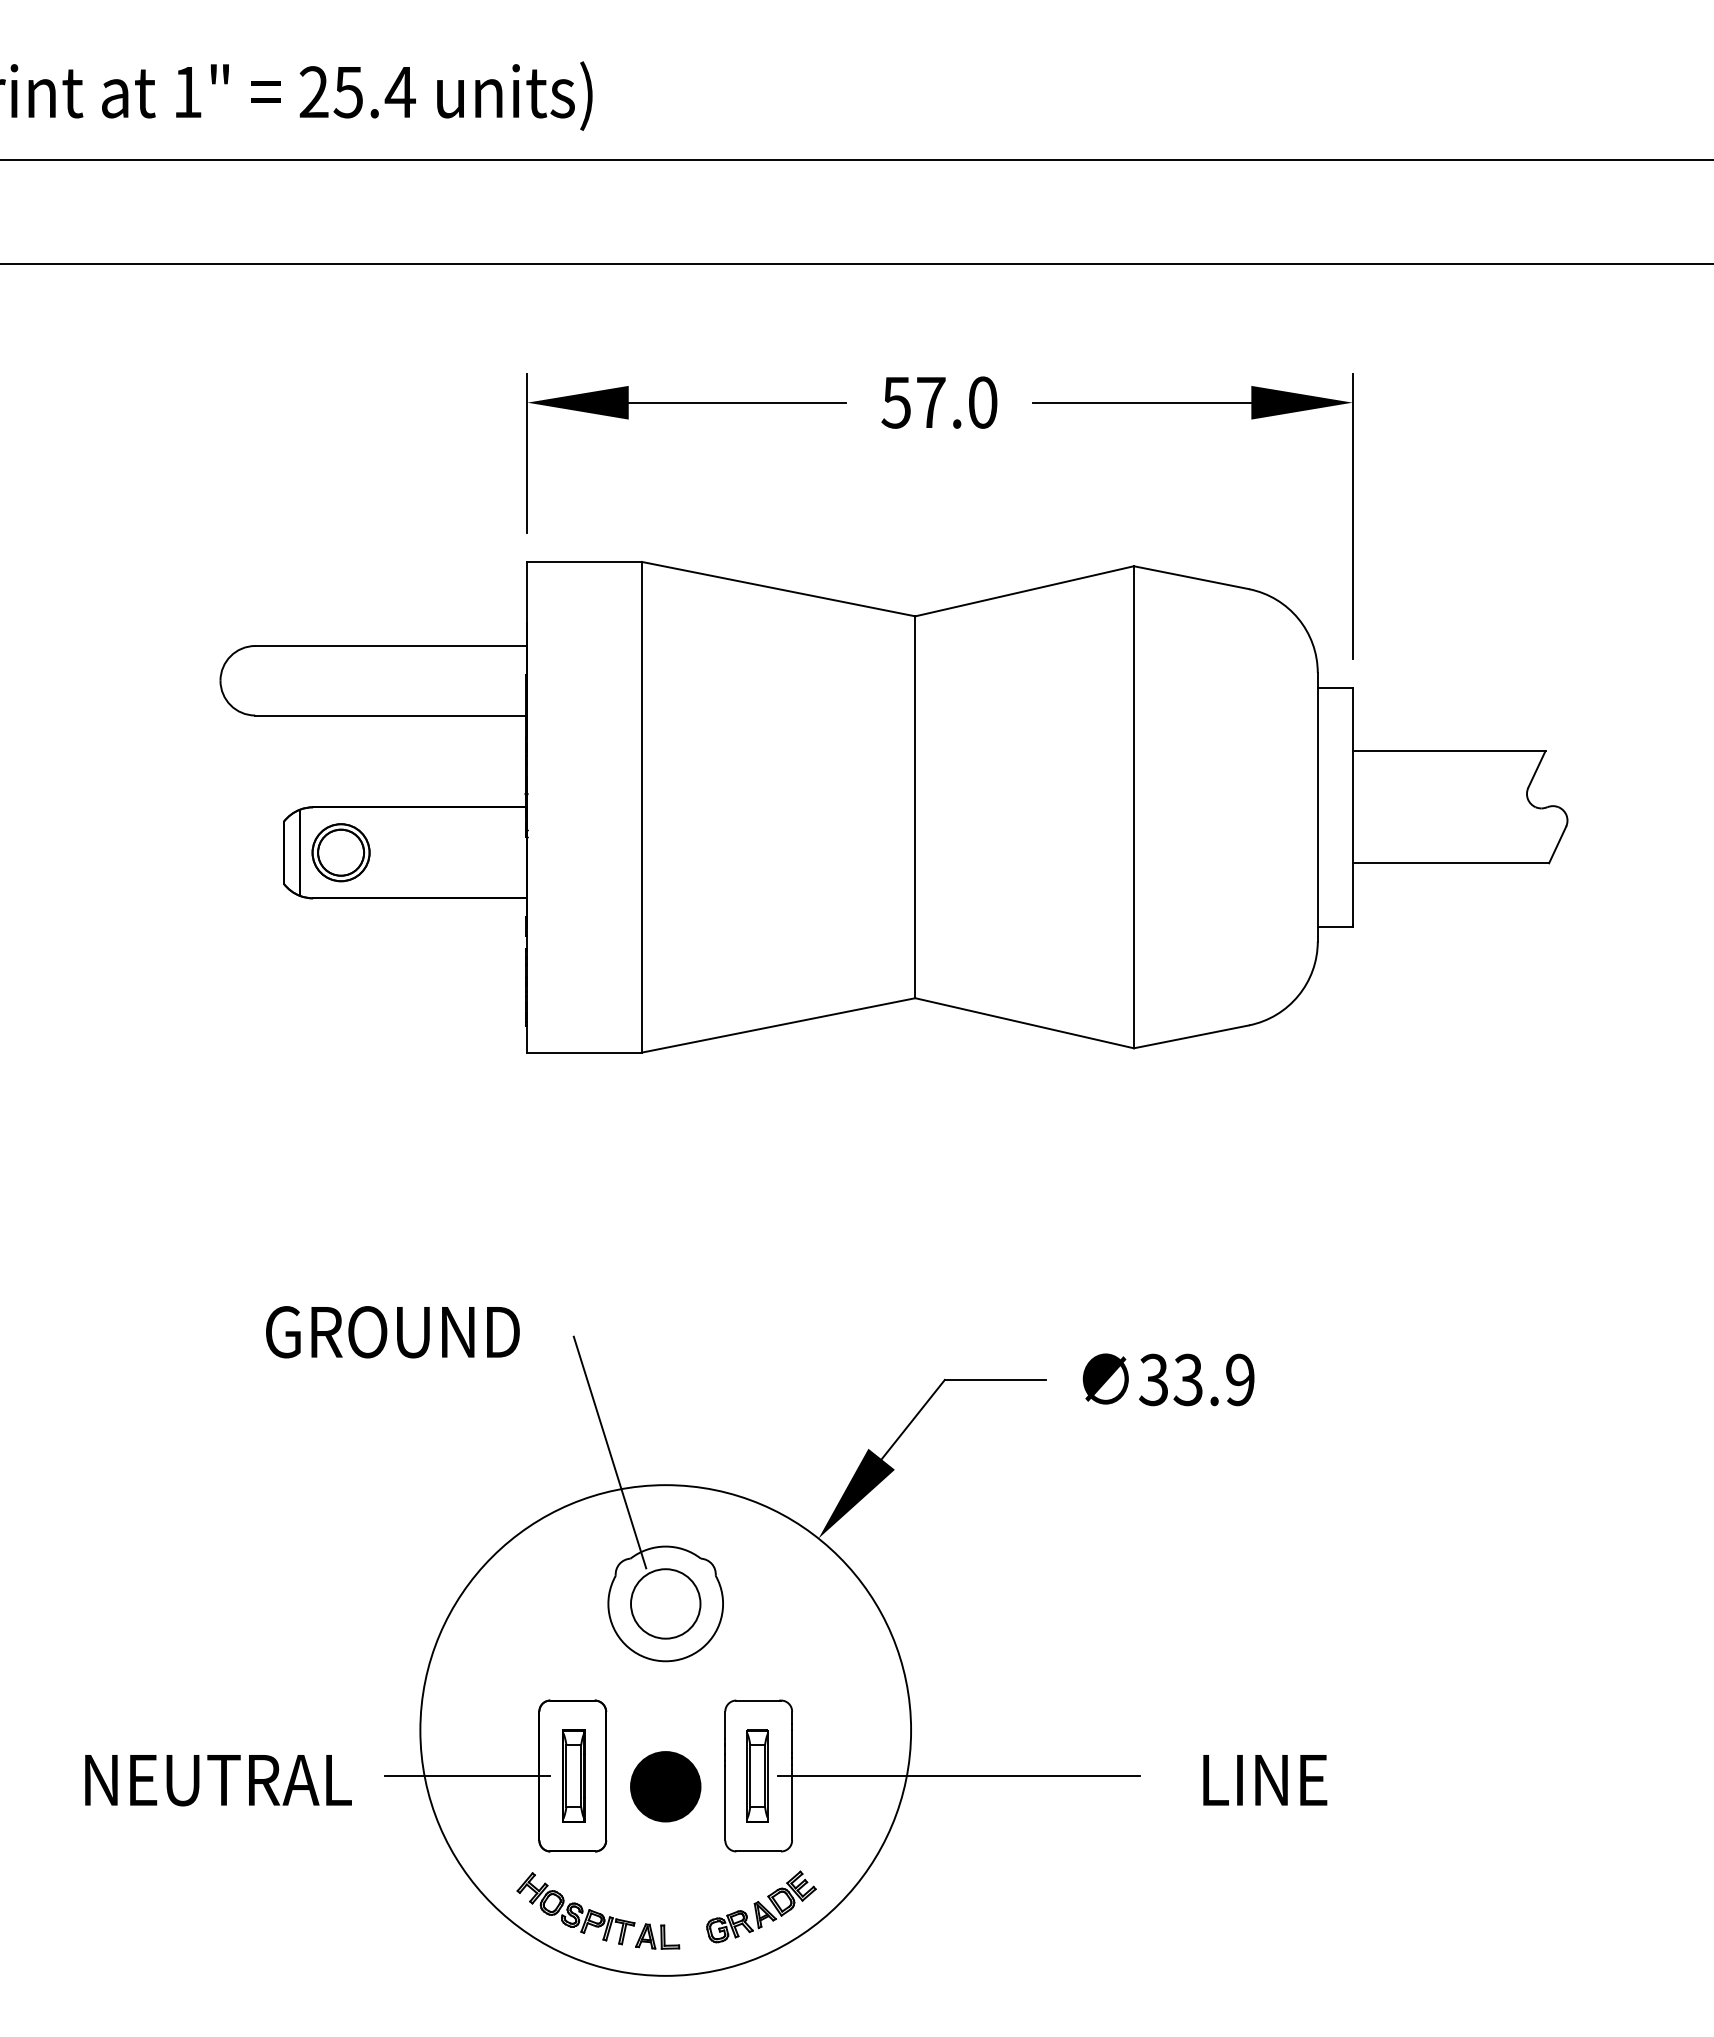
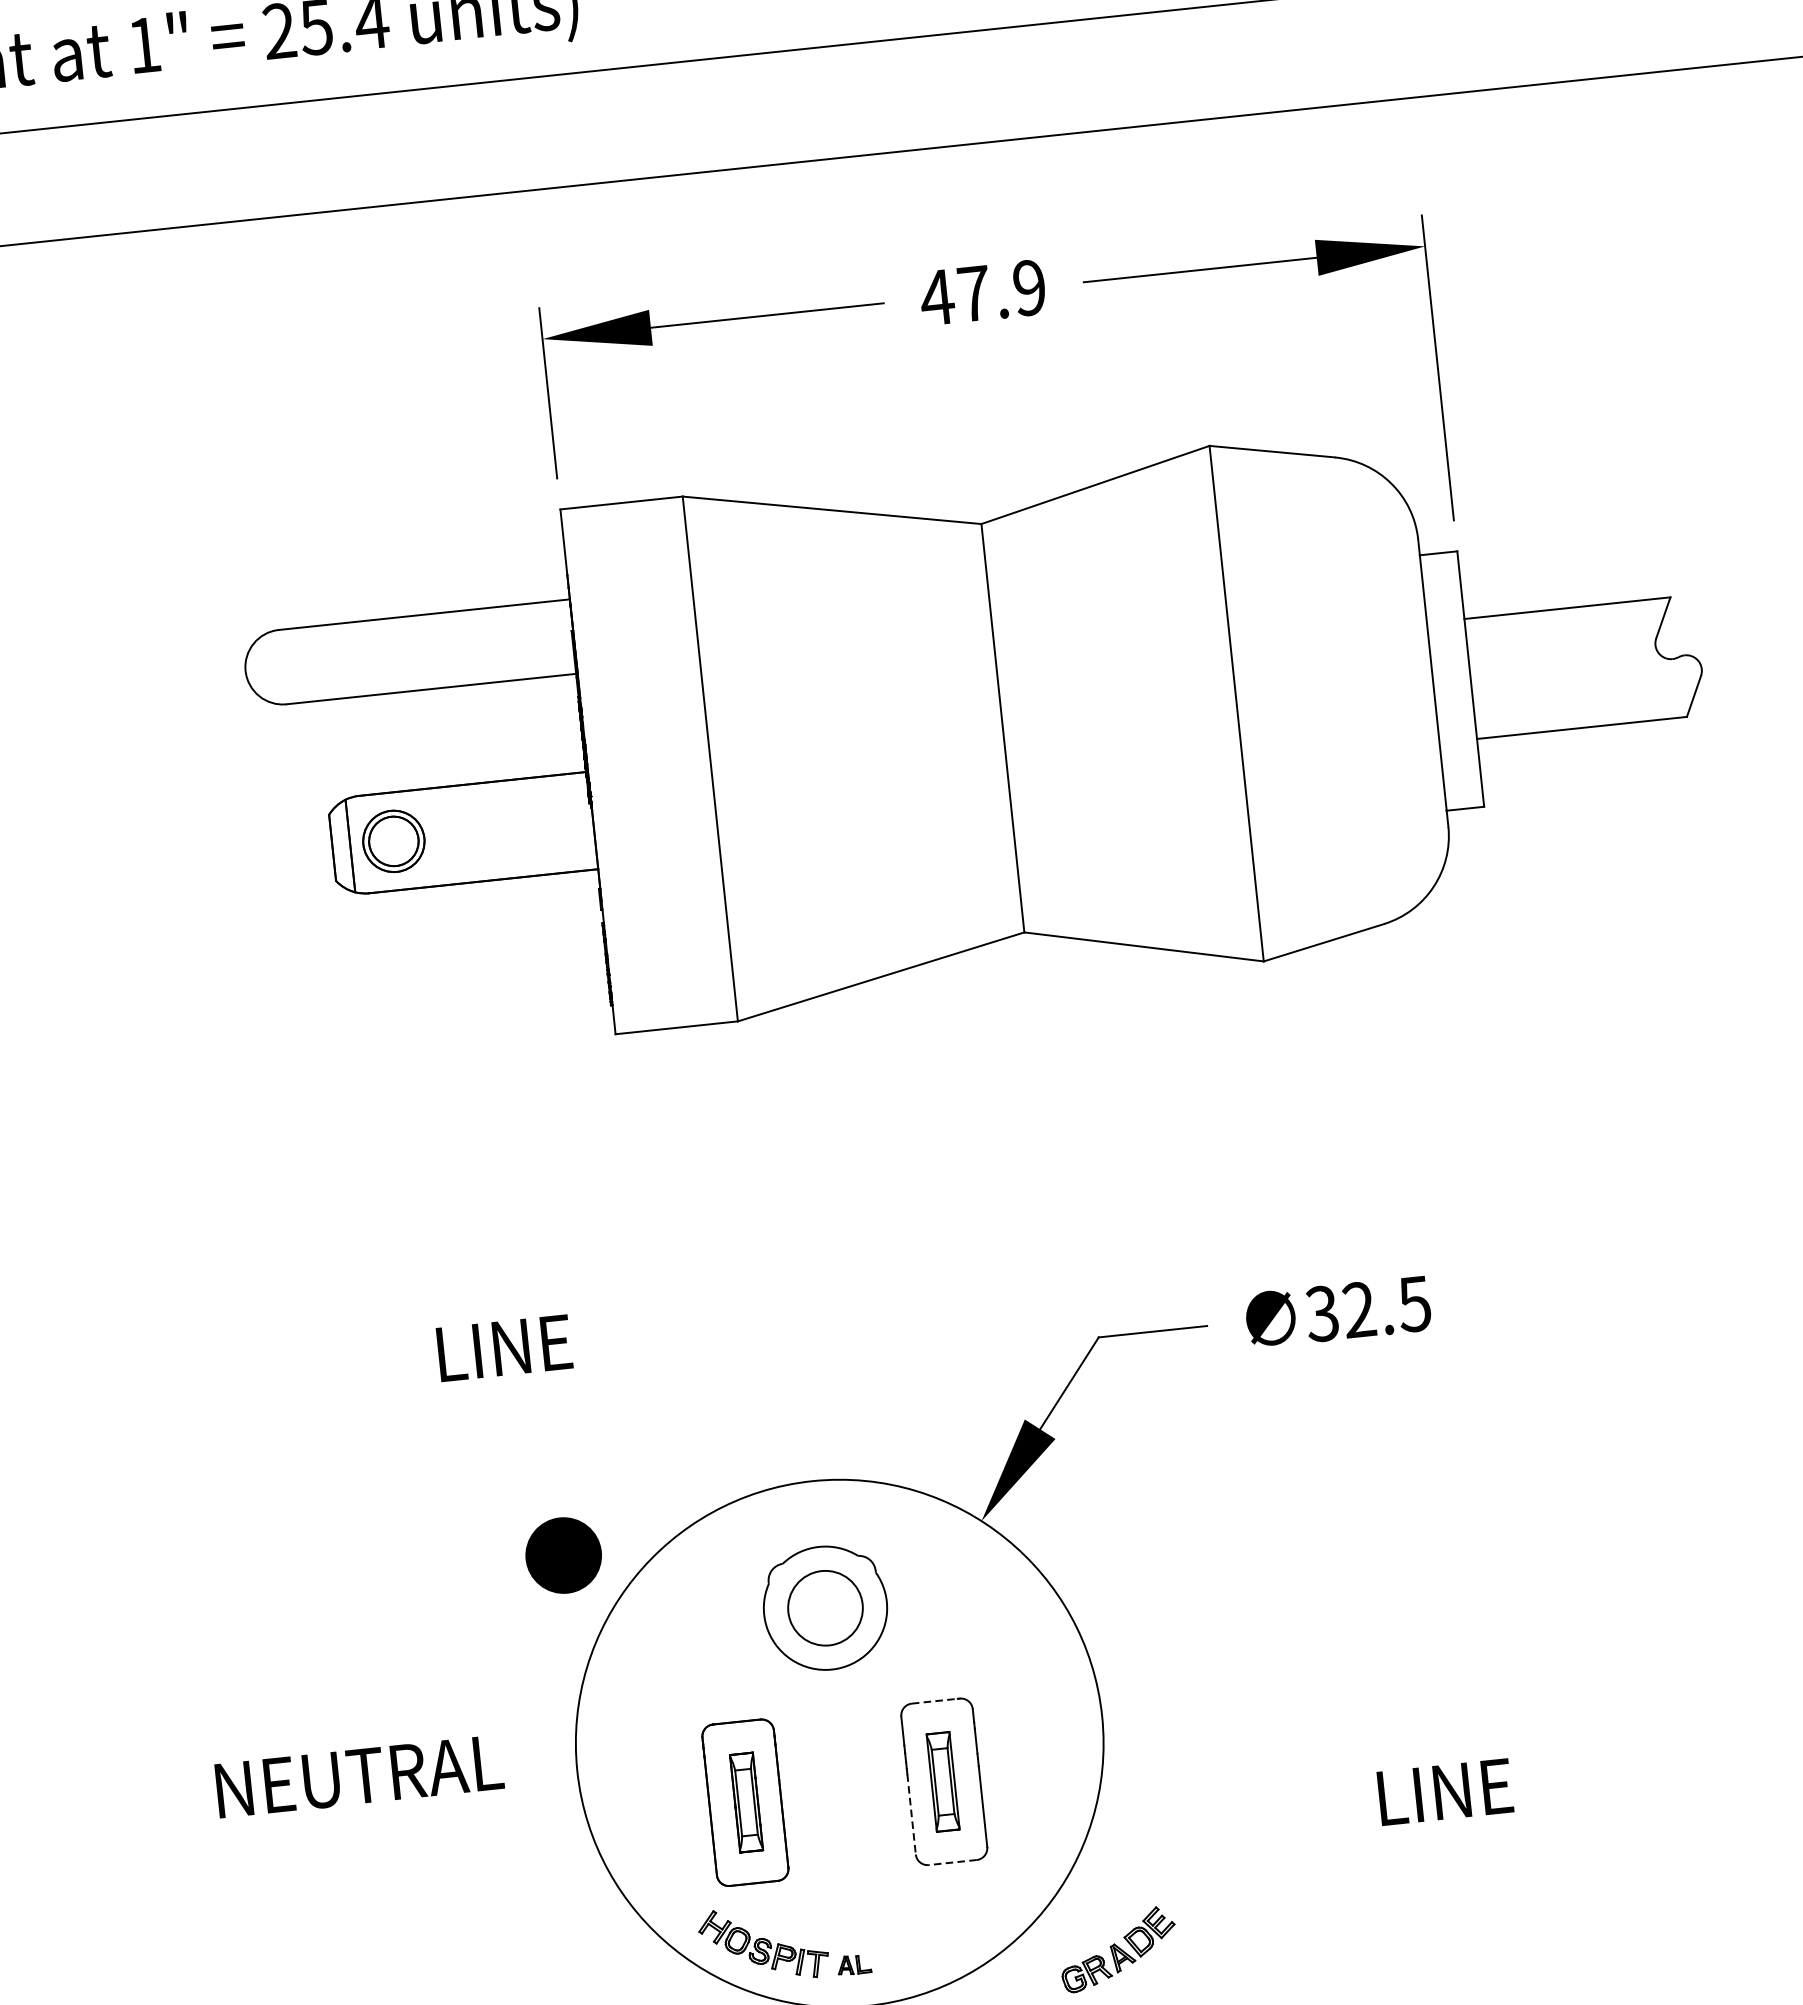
text: (938, 402) -> (982, 292), 57.0 -> 47.9
text: (392, 1332) -> (502, 1348), GROUND -> LINE
text: (1213, 1379) -> (1386, 1306), 33.9 -> 32.5
line: (609, 1452) -> (748, 1452), removed
line: (758, 1700) -> (935, 1701), solid -> dashed
line: (467, 1776) -> (632, 1815), removed
line: (959, 1776) -> (1159, 1759), removed
text: (218, 1780) -> (359, 1776), moved
text: (1265, 1780) -> (1445, 1792), moved
part: (665, 1786) -> (563, 1555), moved
line: (725, 1803) -> (911, 1814), solid -> dashed
line: (758, 1851) -> (952, 1862), solid -> dashed
part: (761, 1906) -> (1118, 1948), moved
part: (657, 1936) -> (854, 1964), size x0.7

